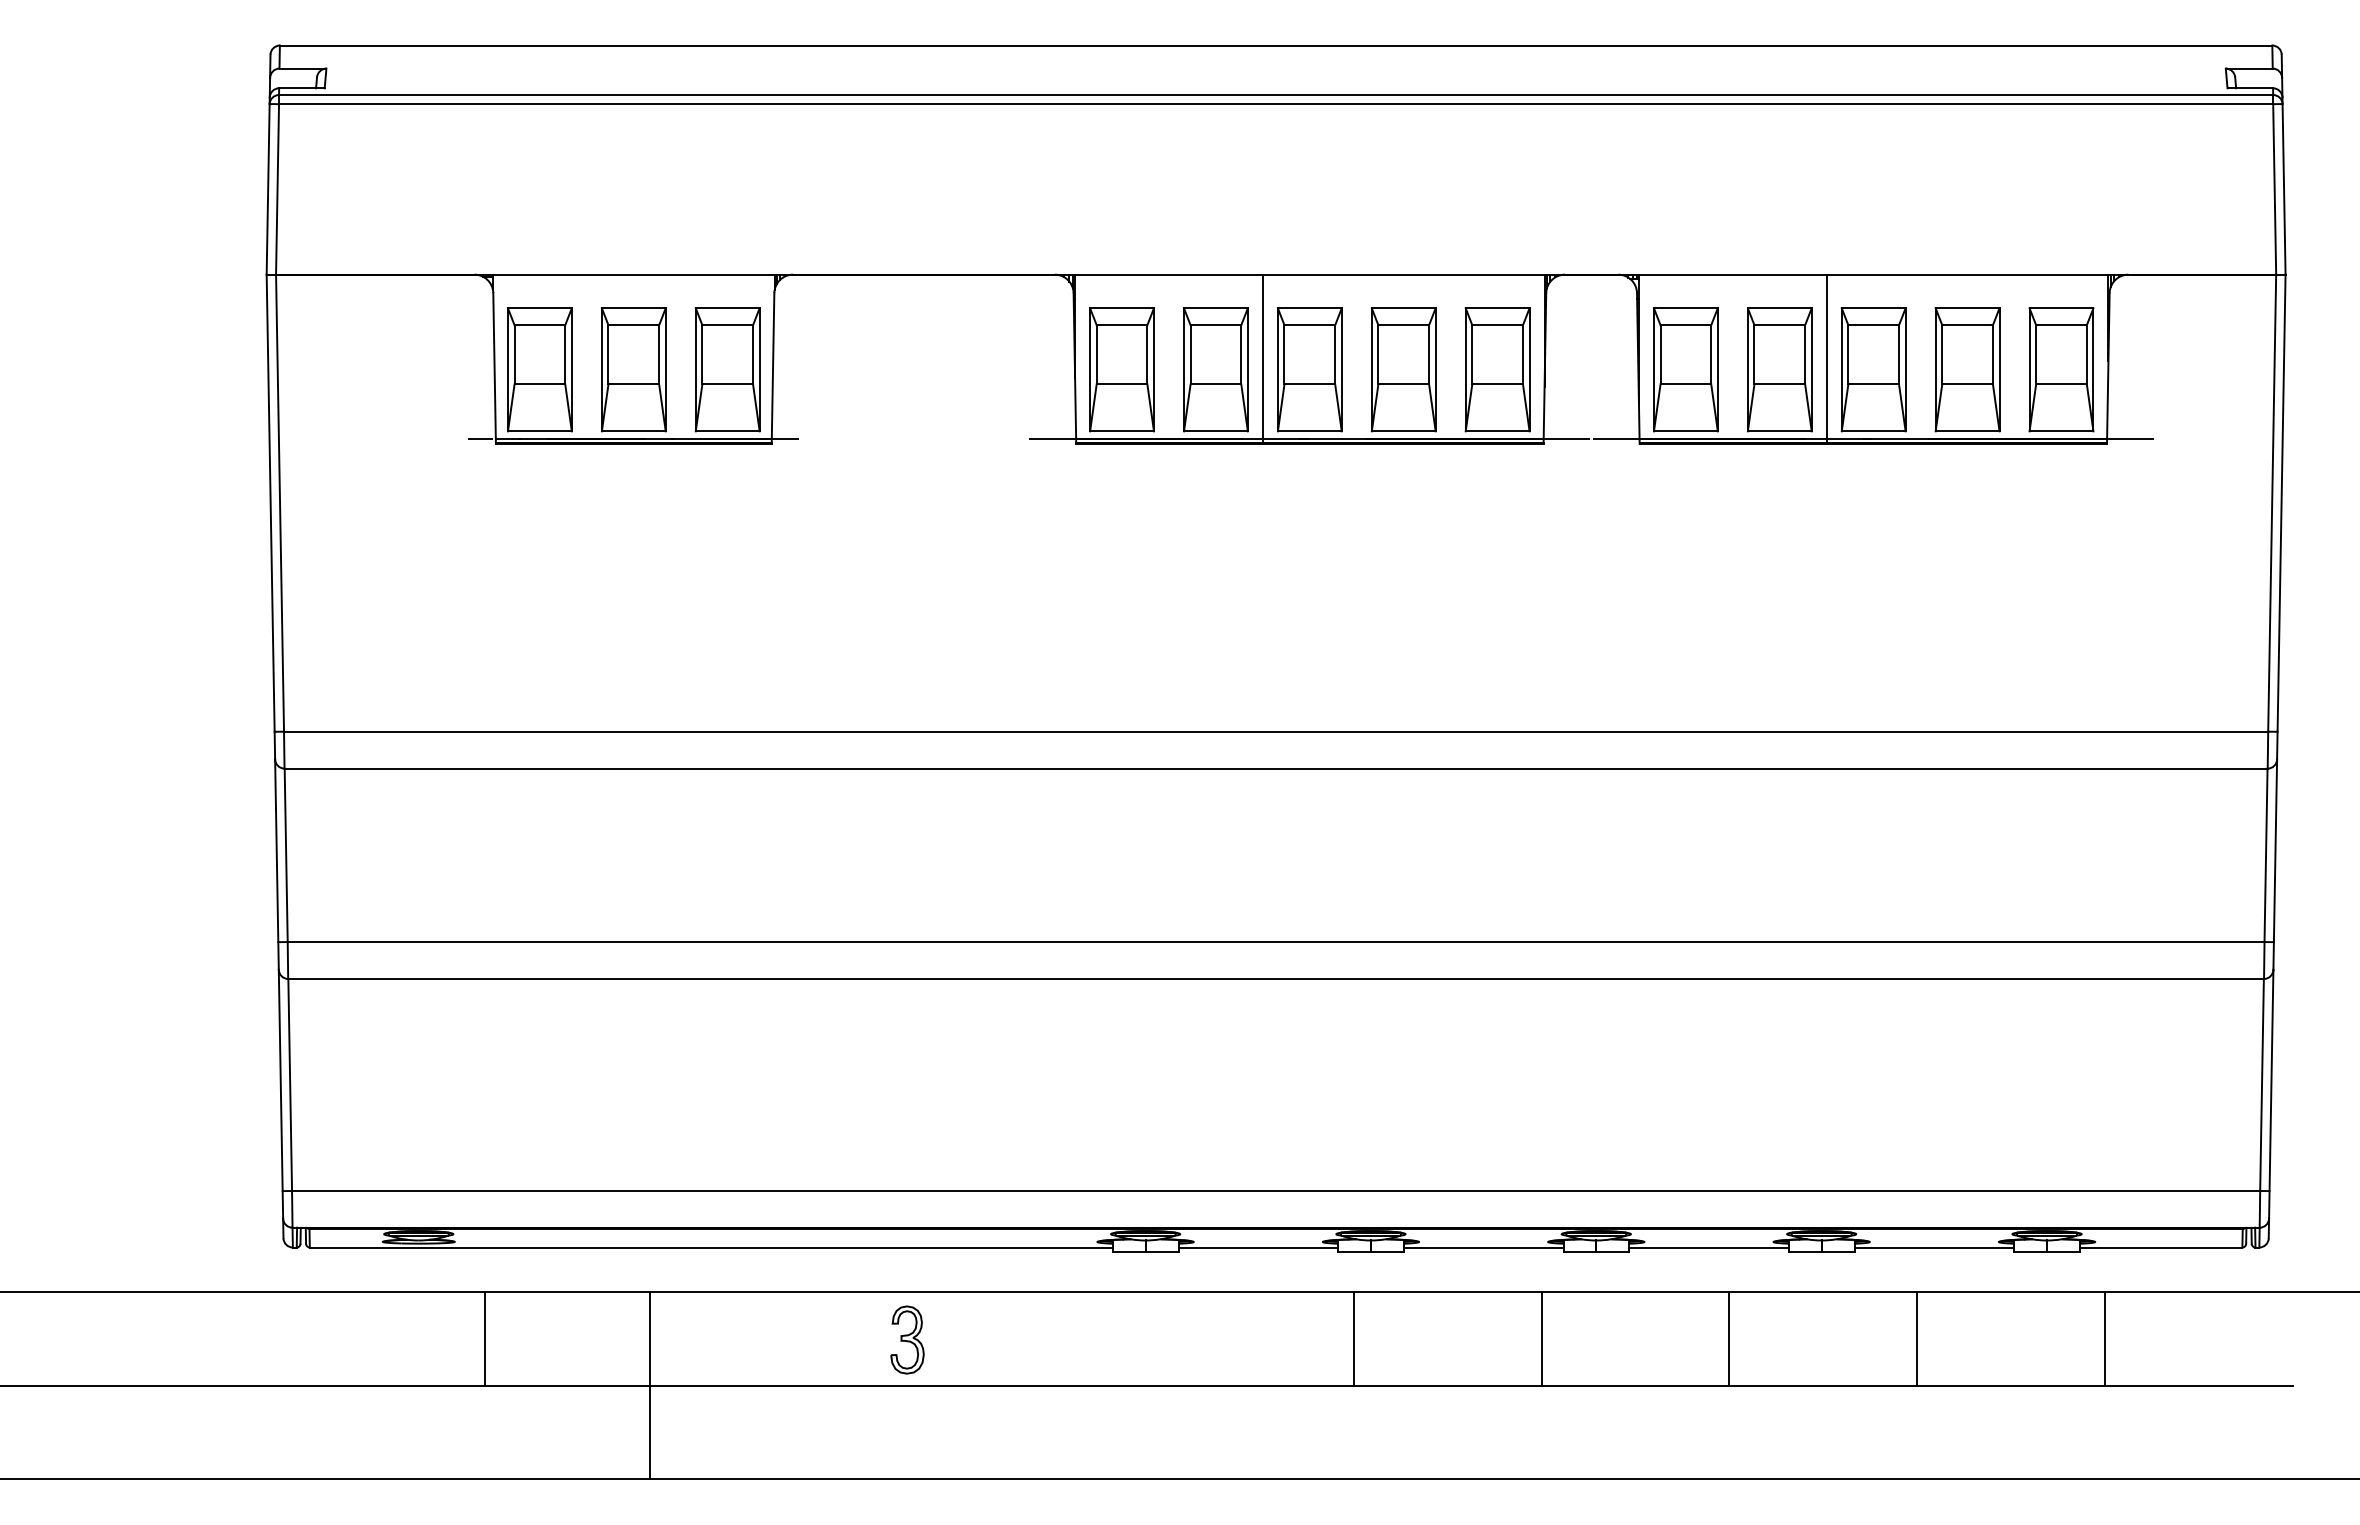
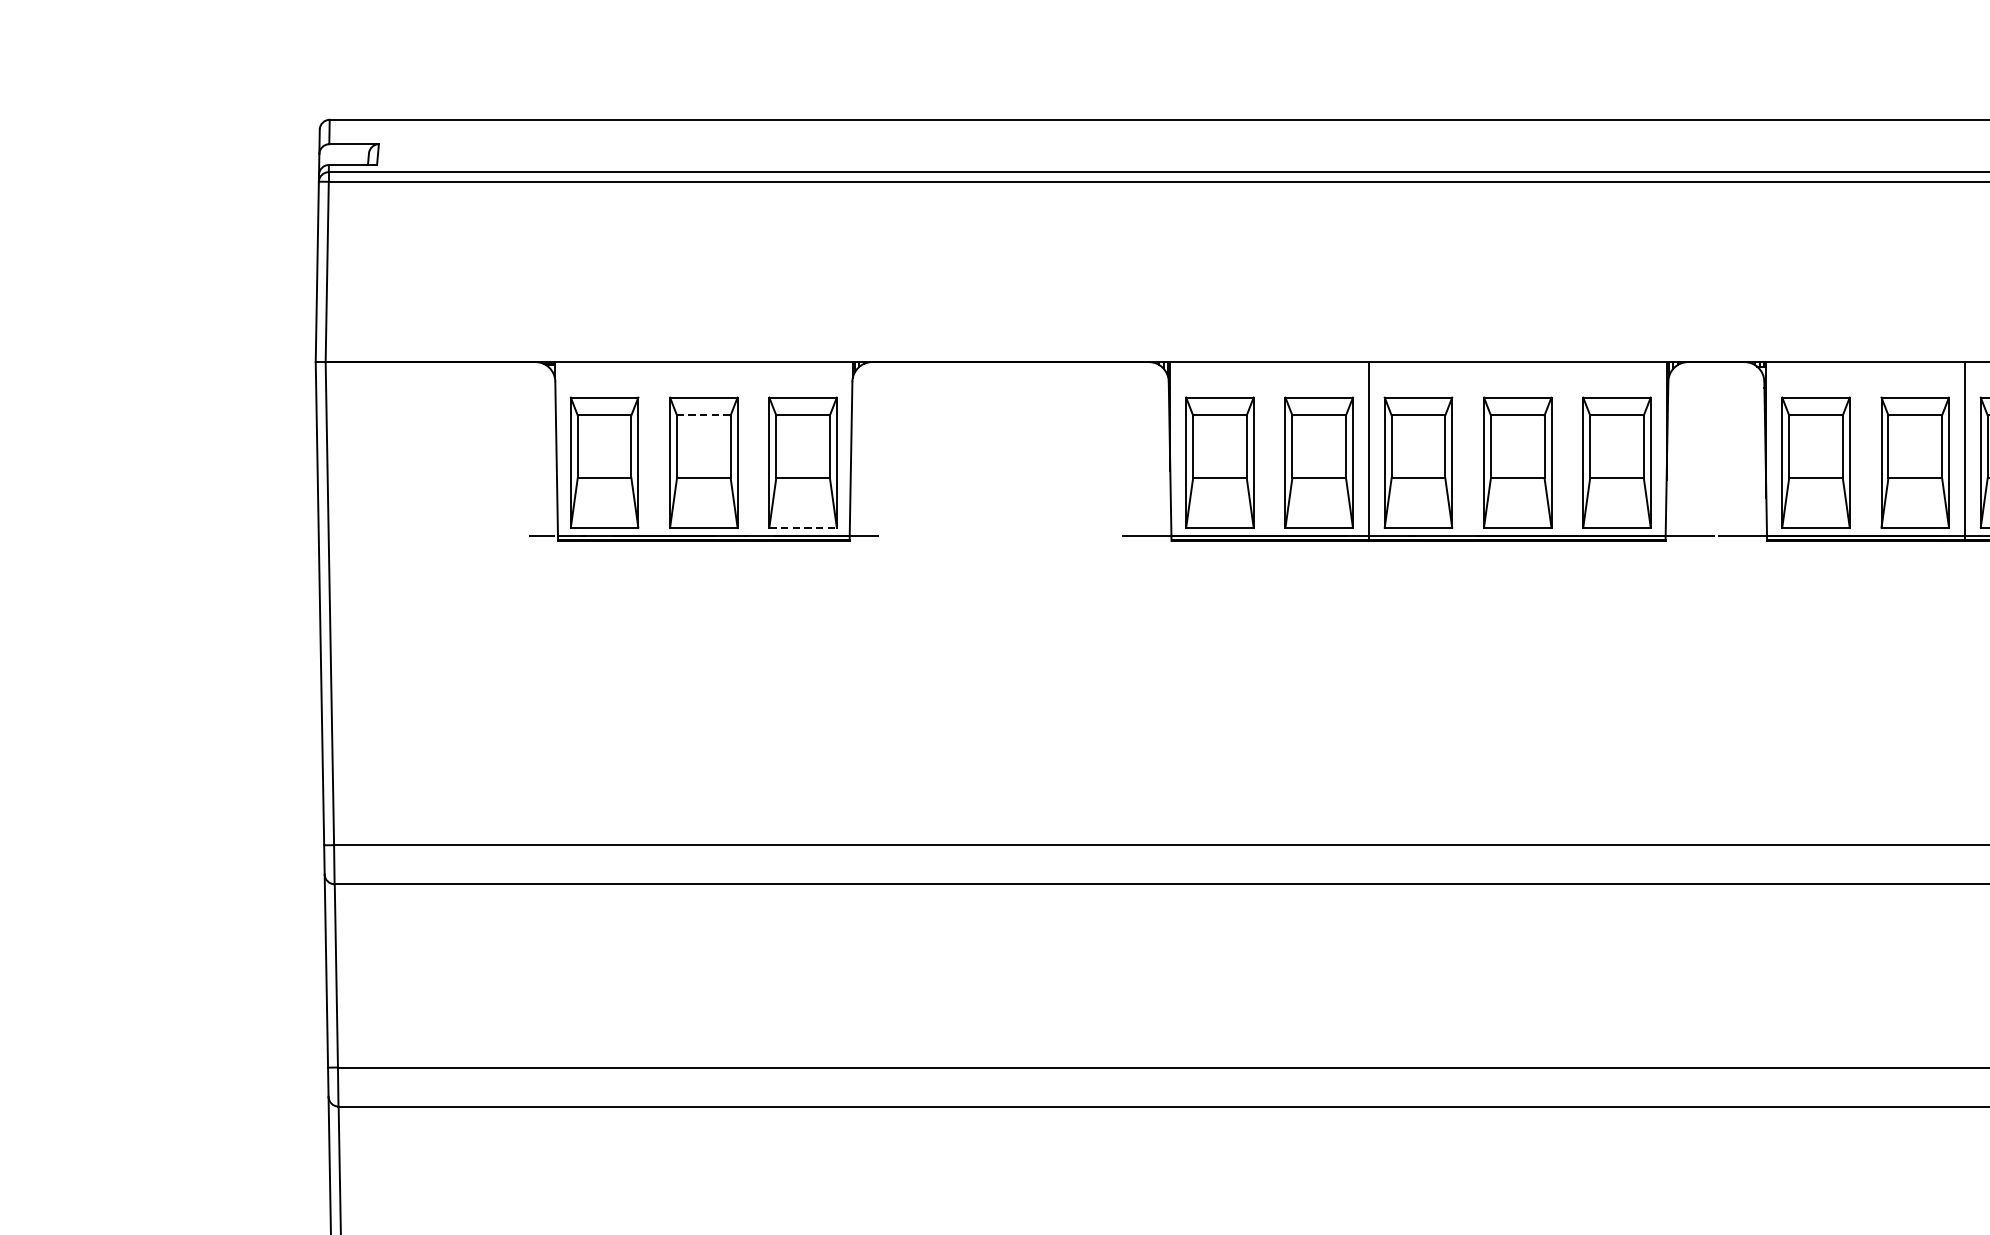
line: (633, 325) -> (703, 415), solid -> dashed
line: (727, 431) -> (802, 527), solid -> dashed

